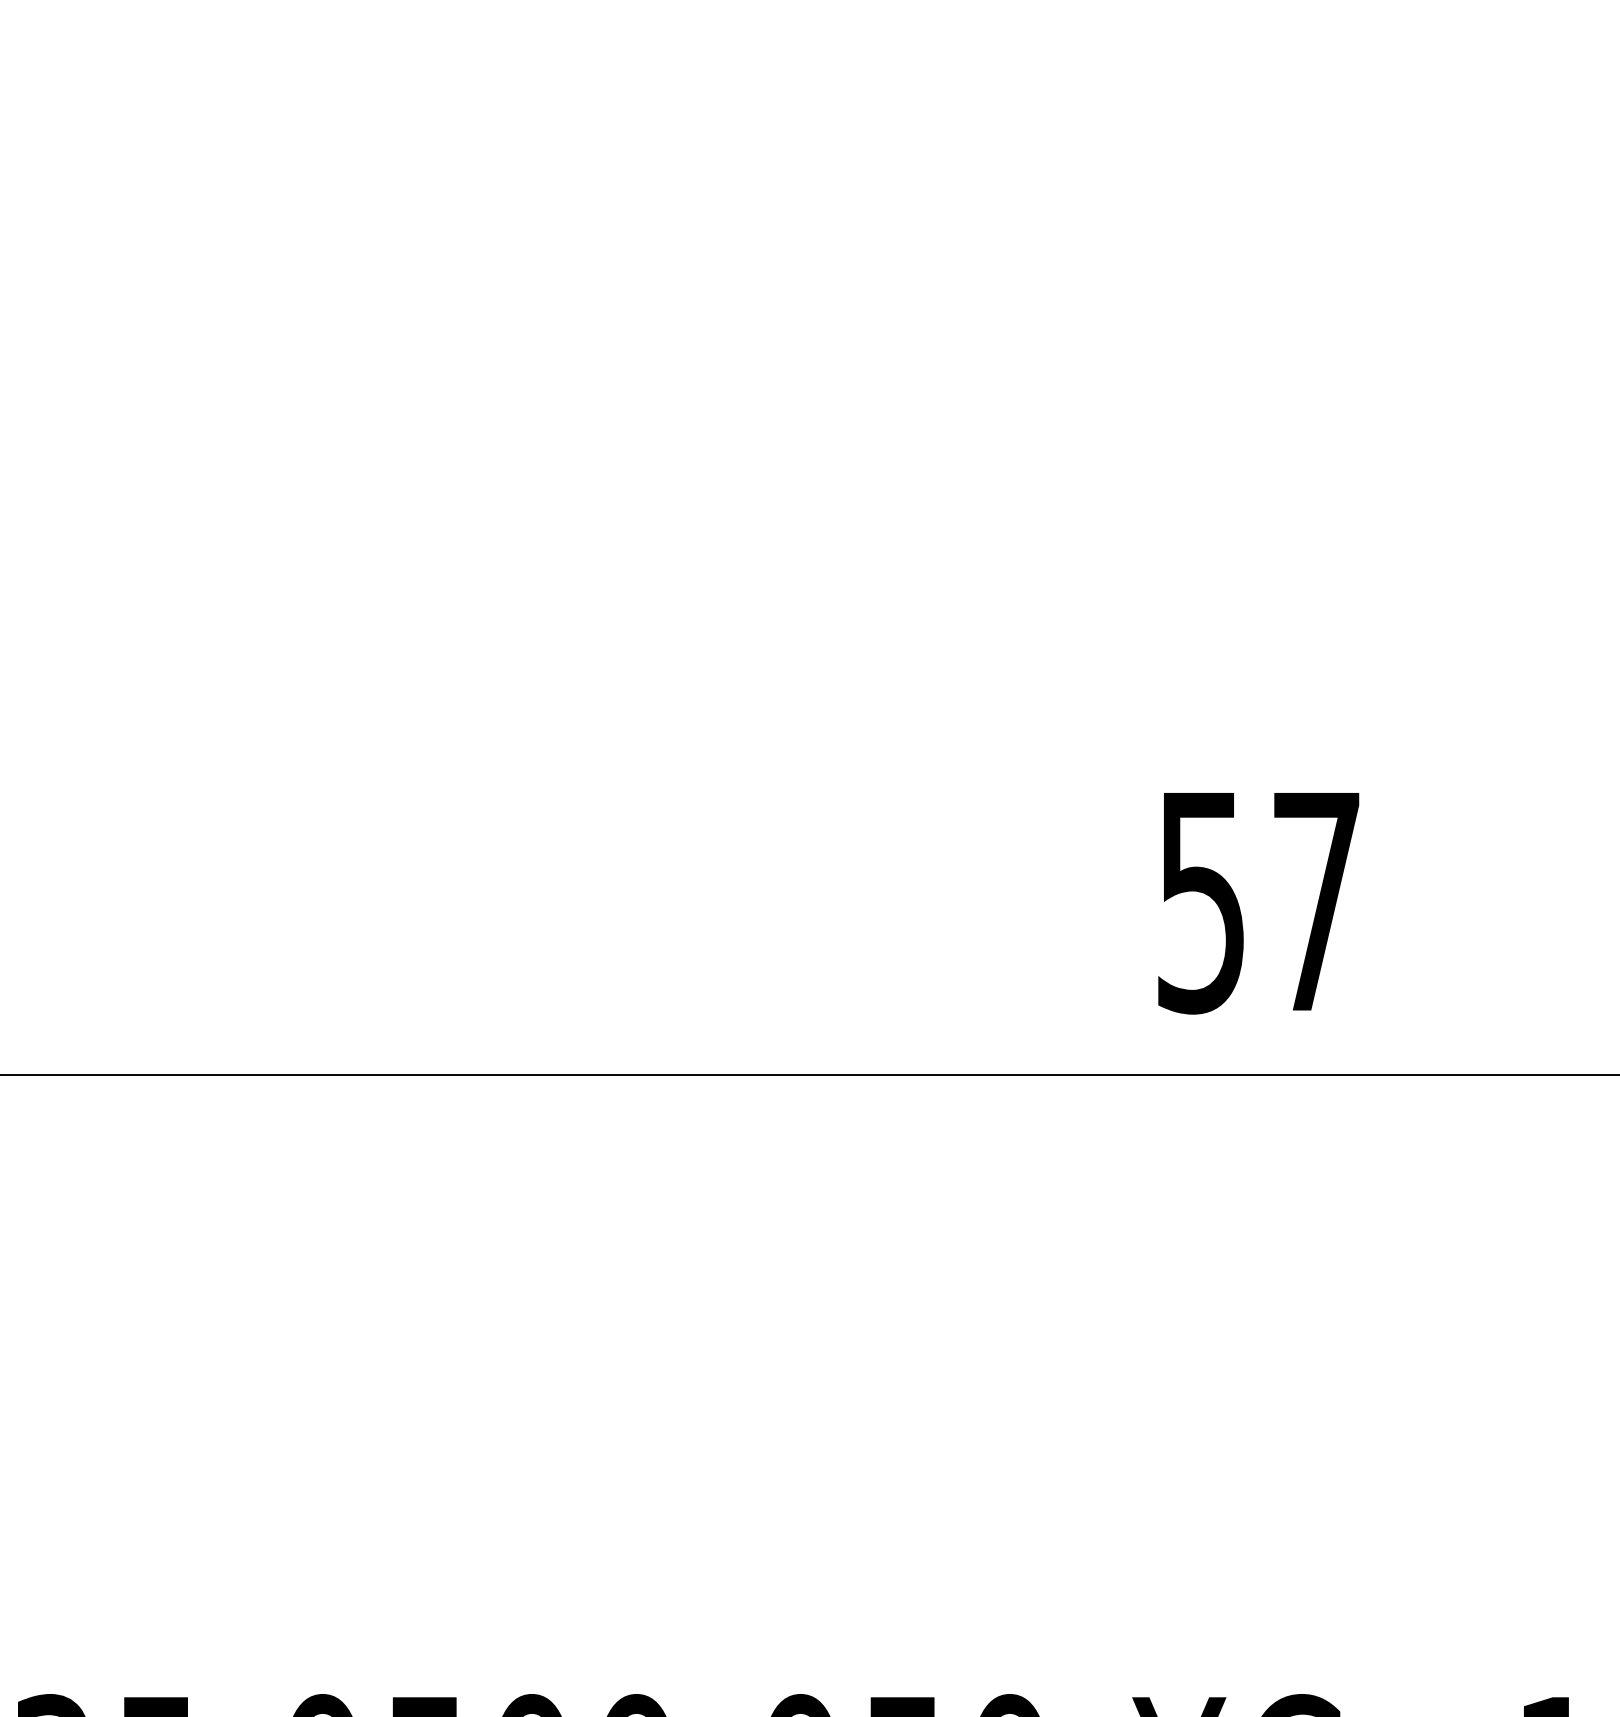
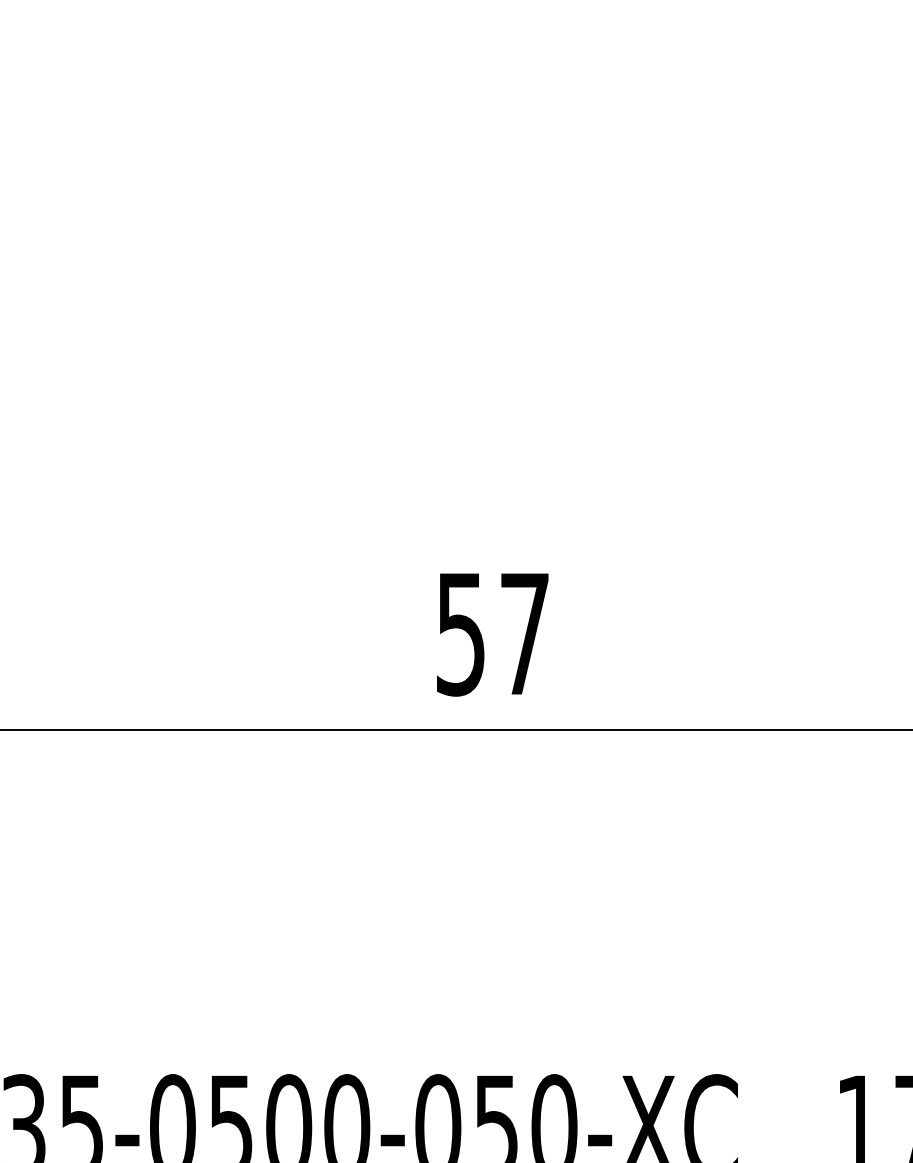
text: (1258, 902) -> (492, 634), moved

